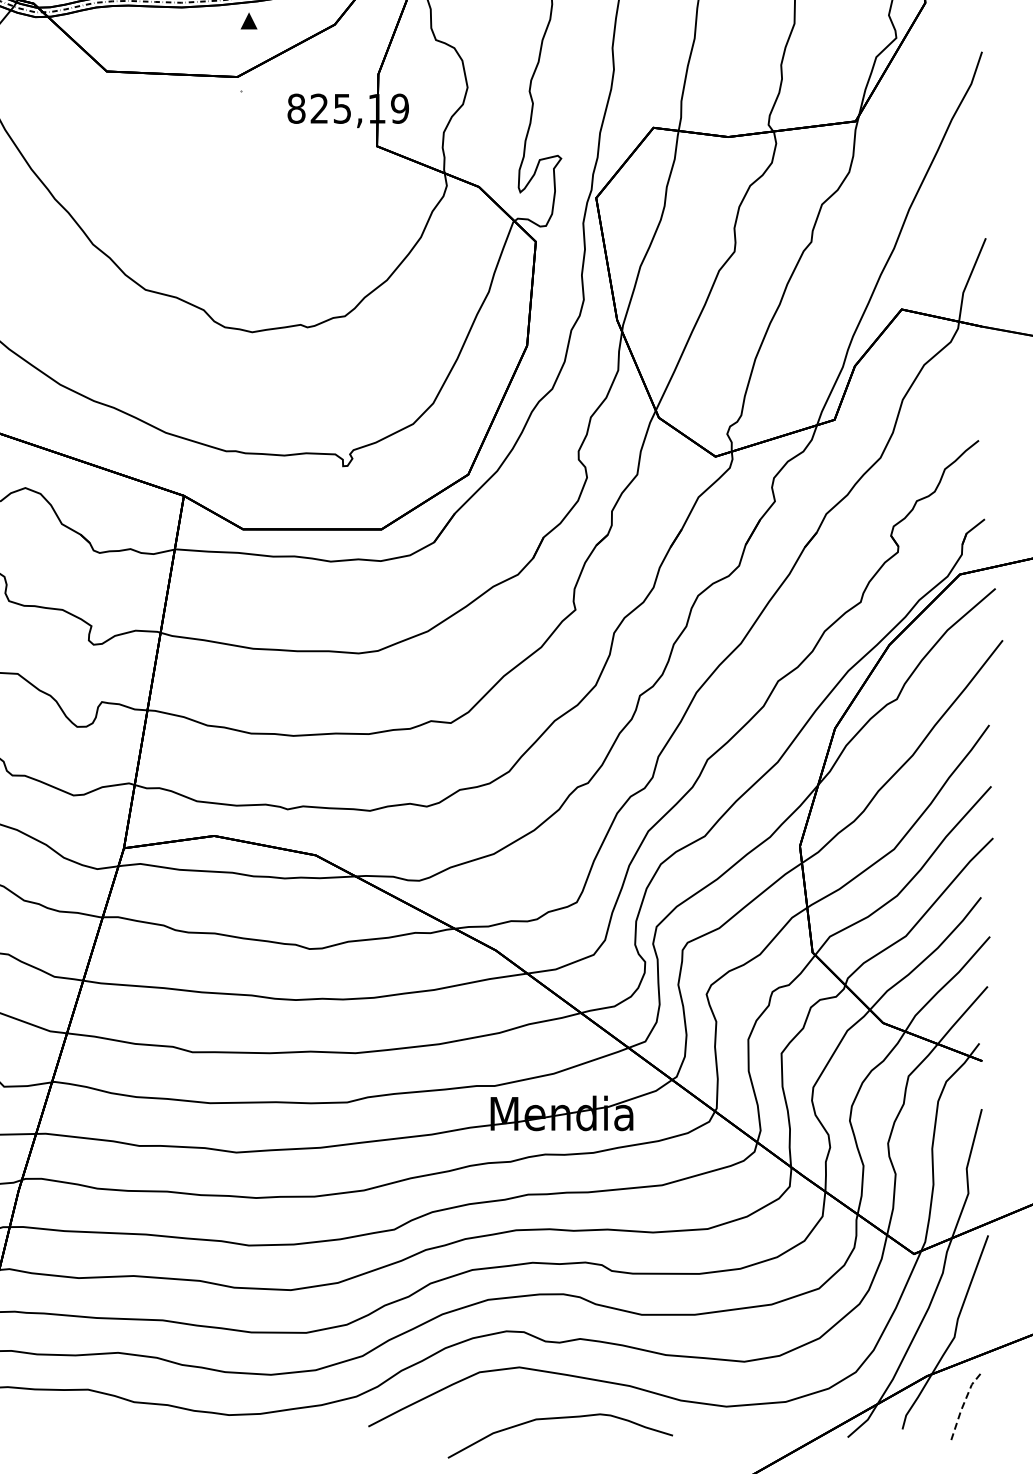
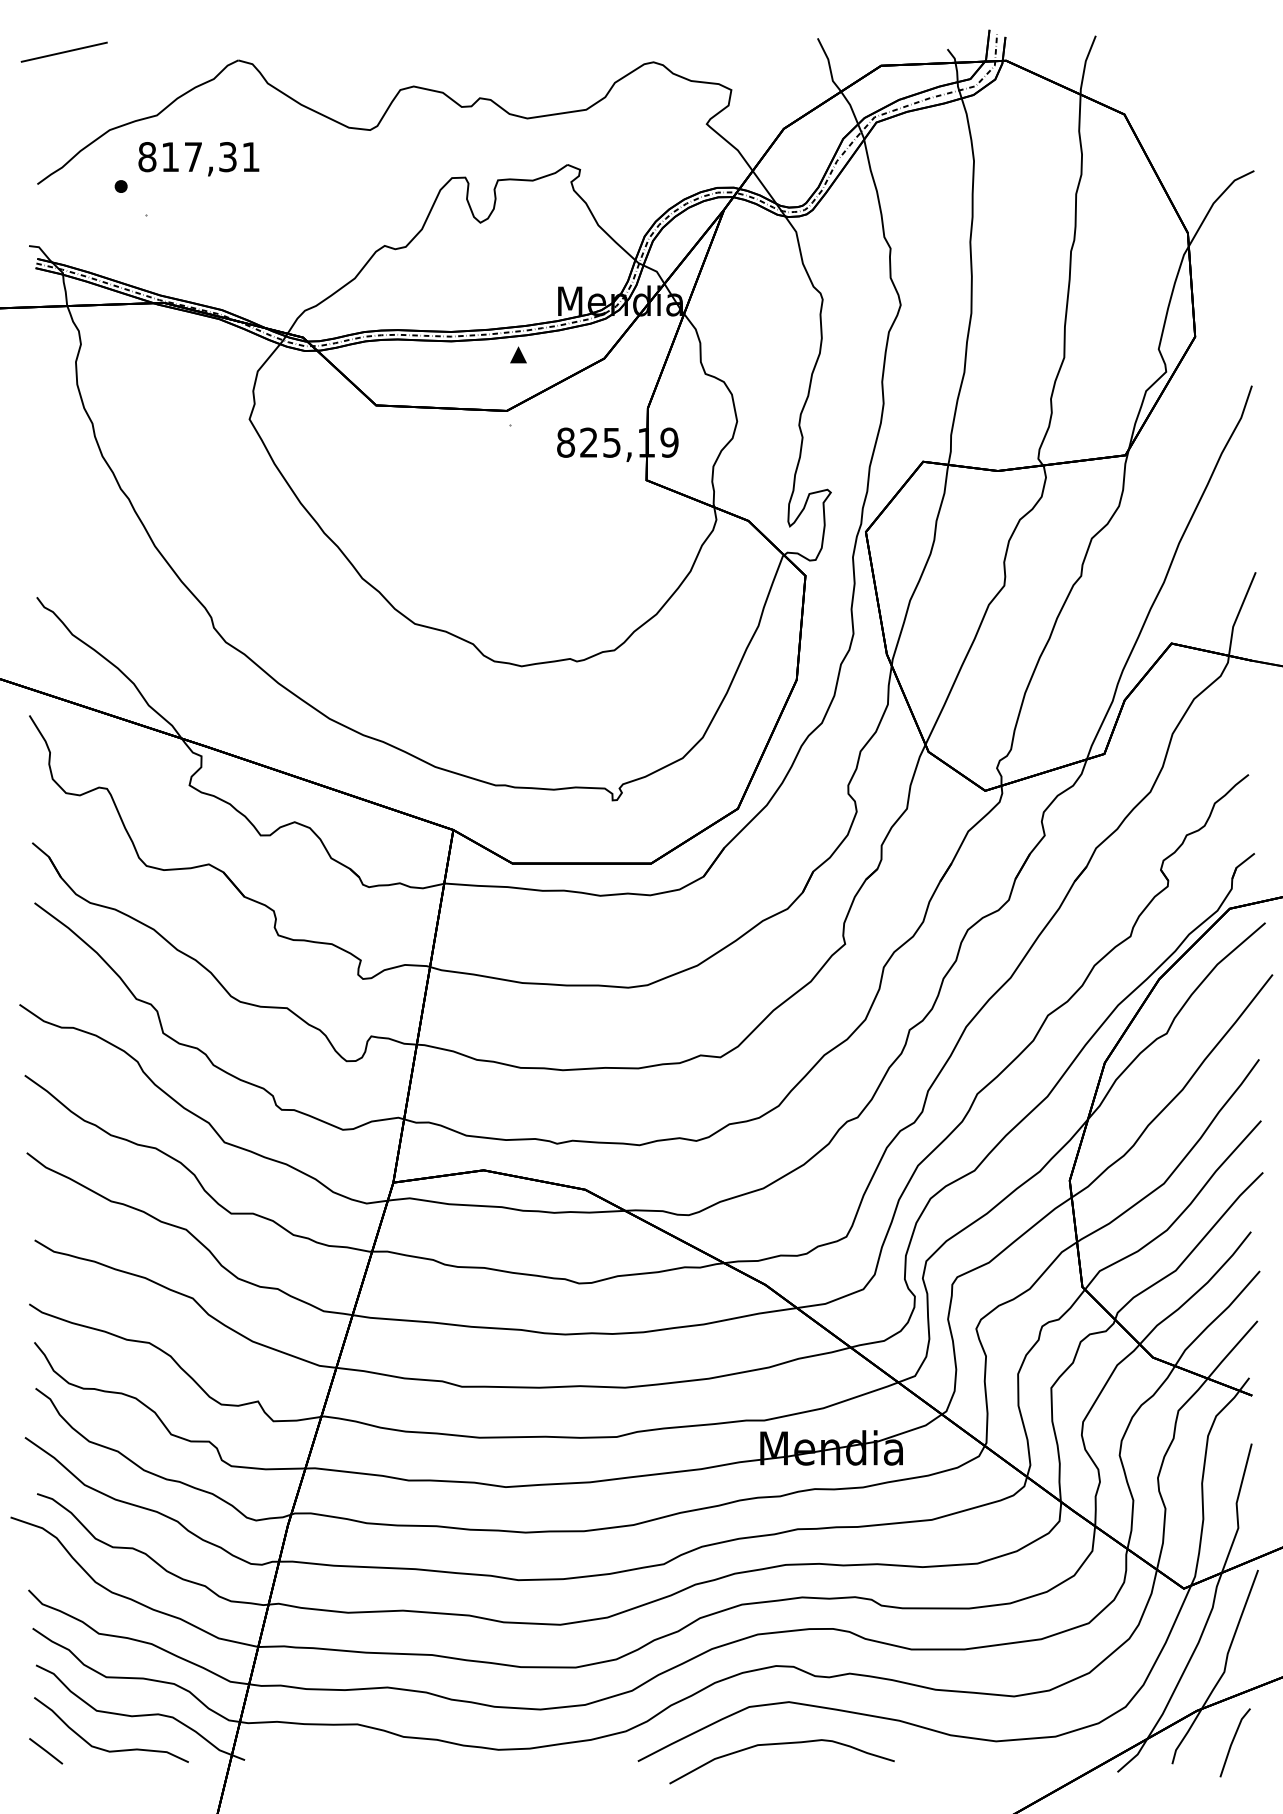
line: (962, 1406) -> (1232, 1741), dashed -> solid
curve: (559, 1418) -> (781, 1744), moved

